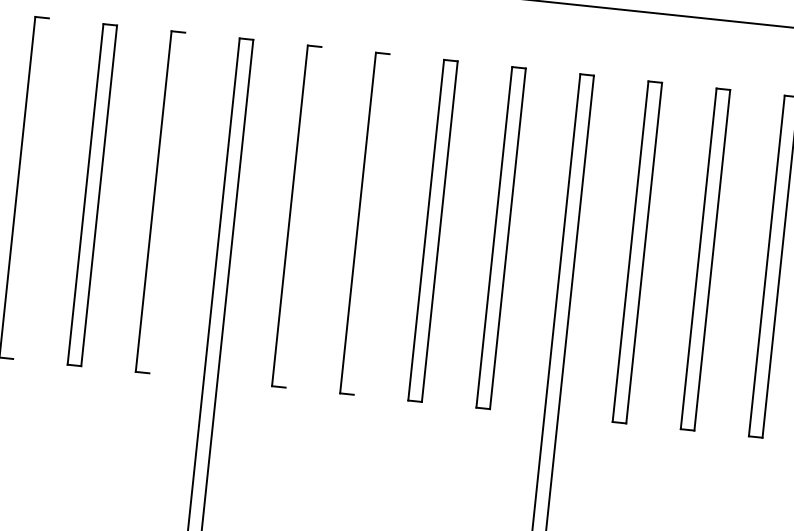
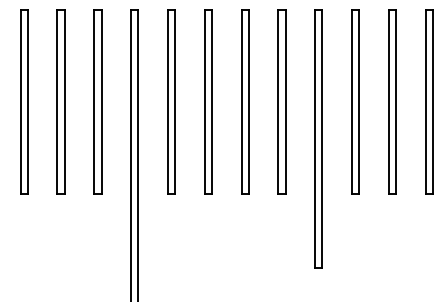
line: (32, 187) -> (28, 101), added
line: (167, 202) -> (101, 101), added
line: (304, 216) -> (175, 101), added
line: (372, 223) -> (212, 101), added

